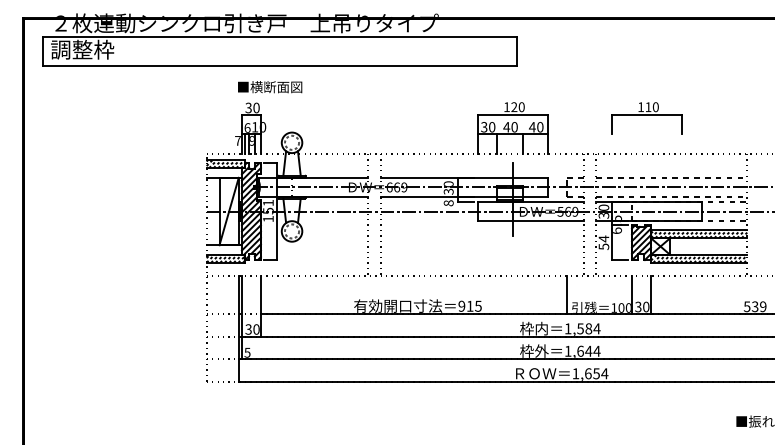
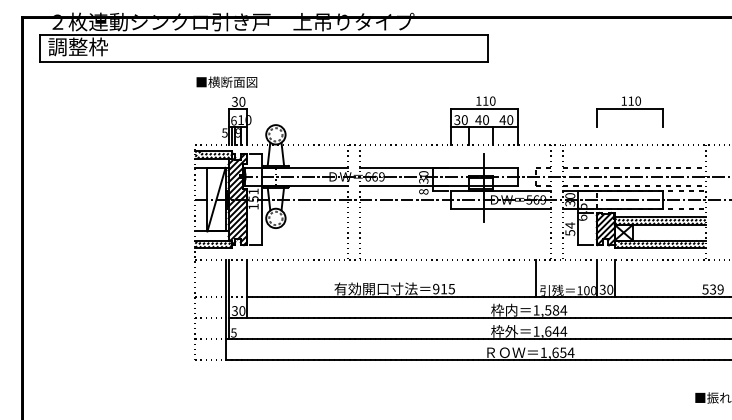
text: (270, 87) -> (227, 82), moved
text: (514, 106) -> (485, 100), 120 -> 110
part: (646, 118) -> (629, 111), moved
text: (237, 140) -> (224, 132), 7 -> 5

